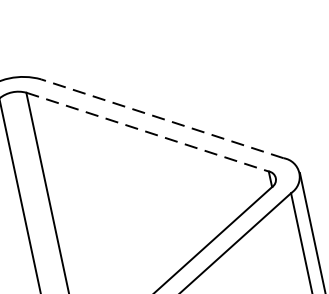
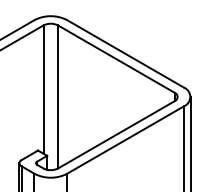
line: (162, 118) -> (125, 53), dashed -> solid
line: (147, 132) -> (116, 59), dashed -> solid

